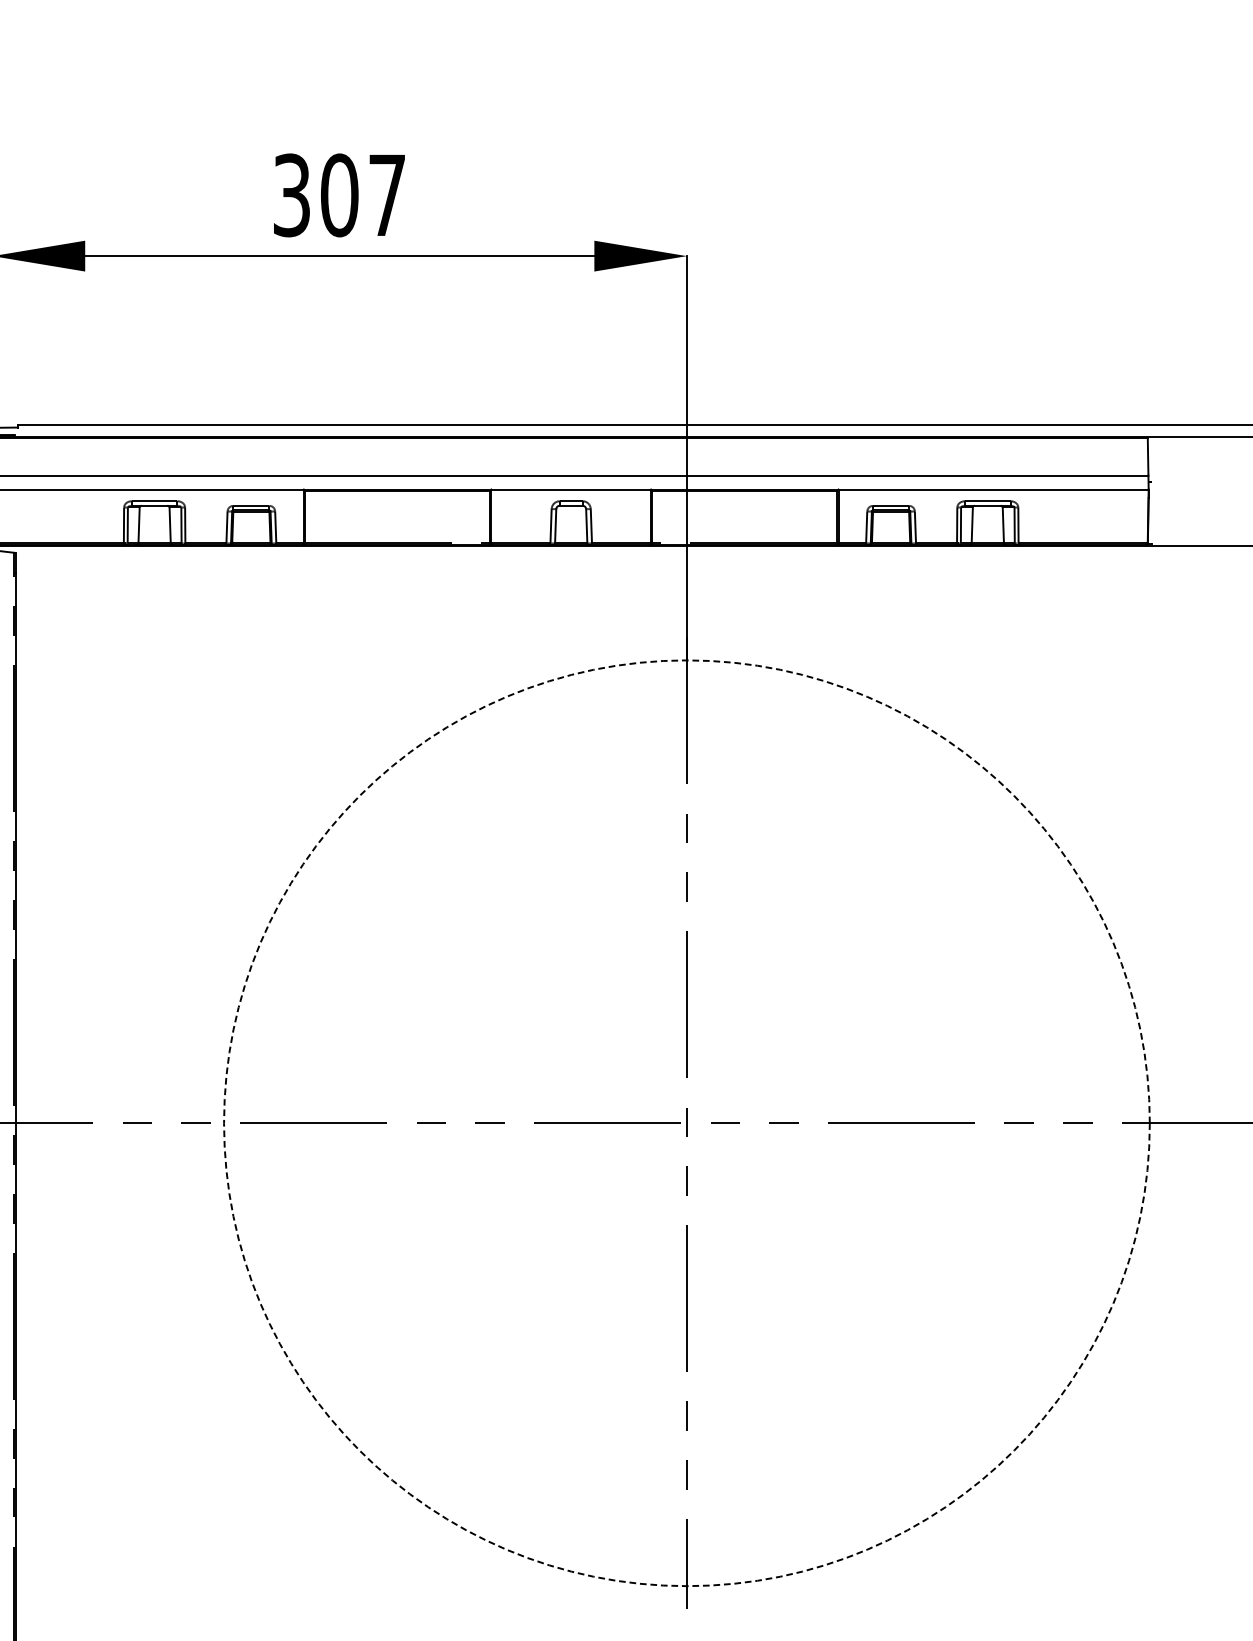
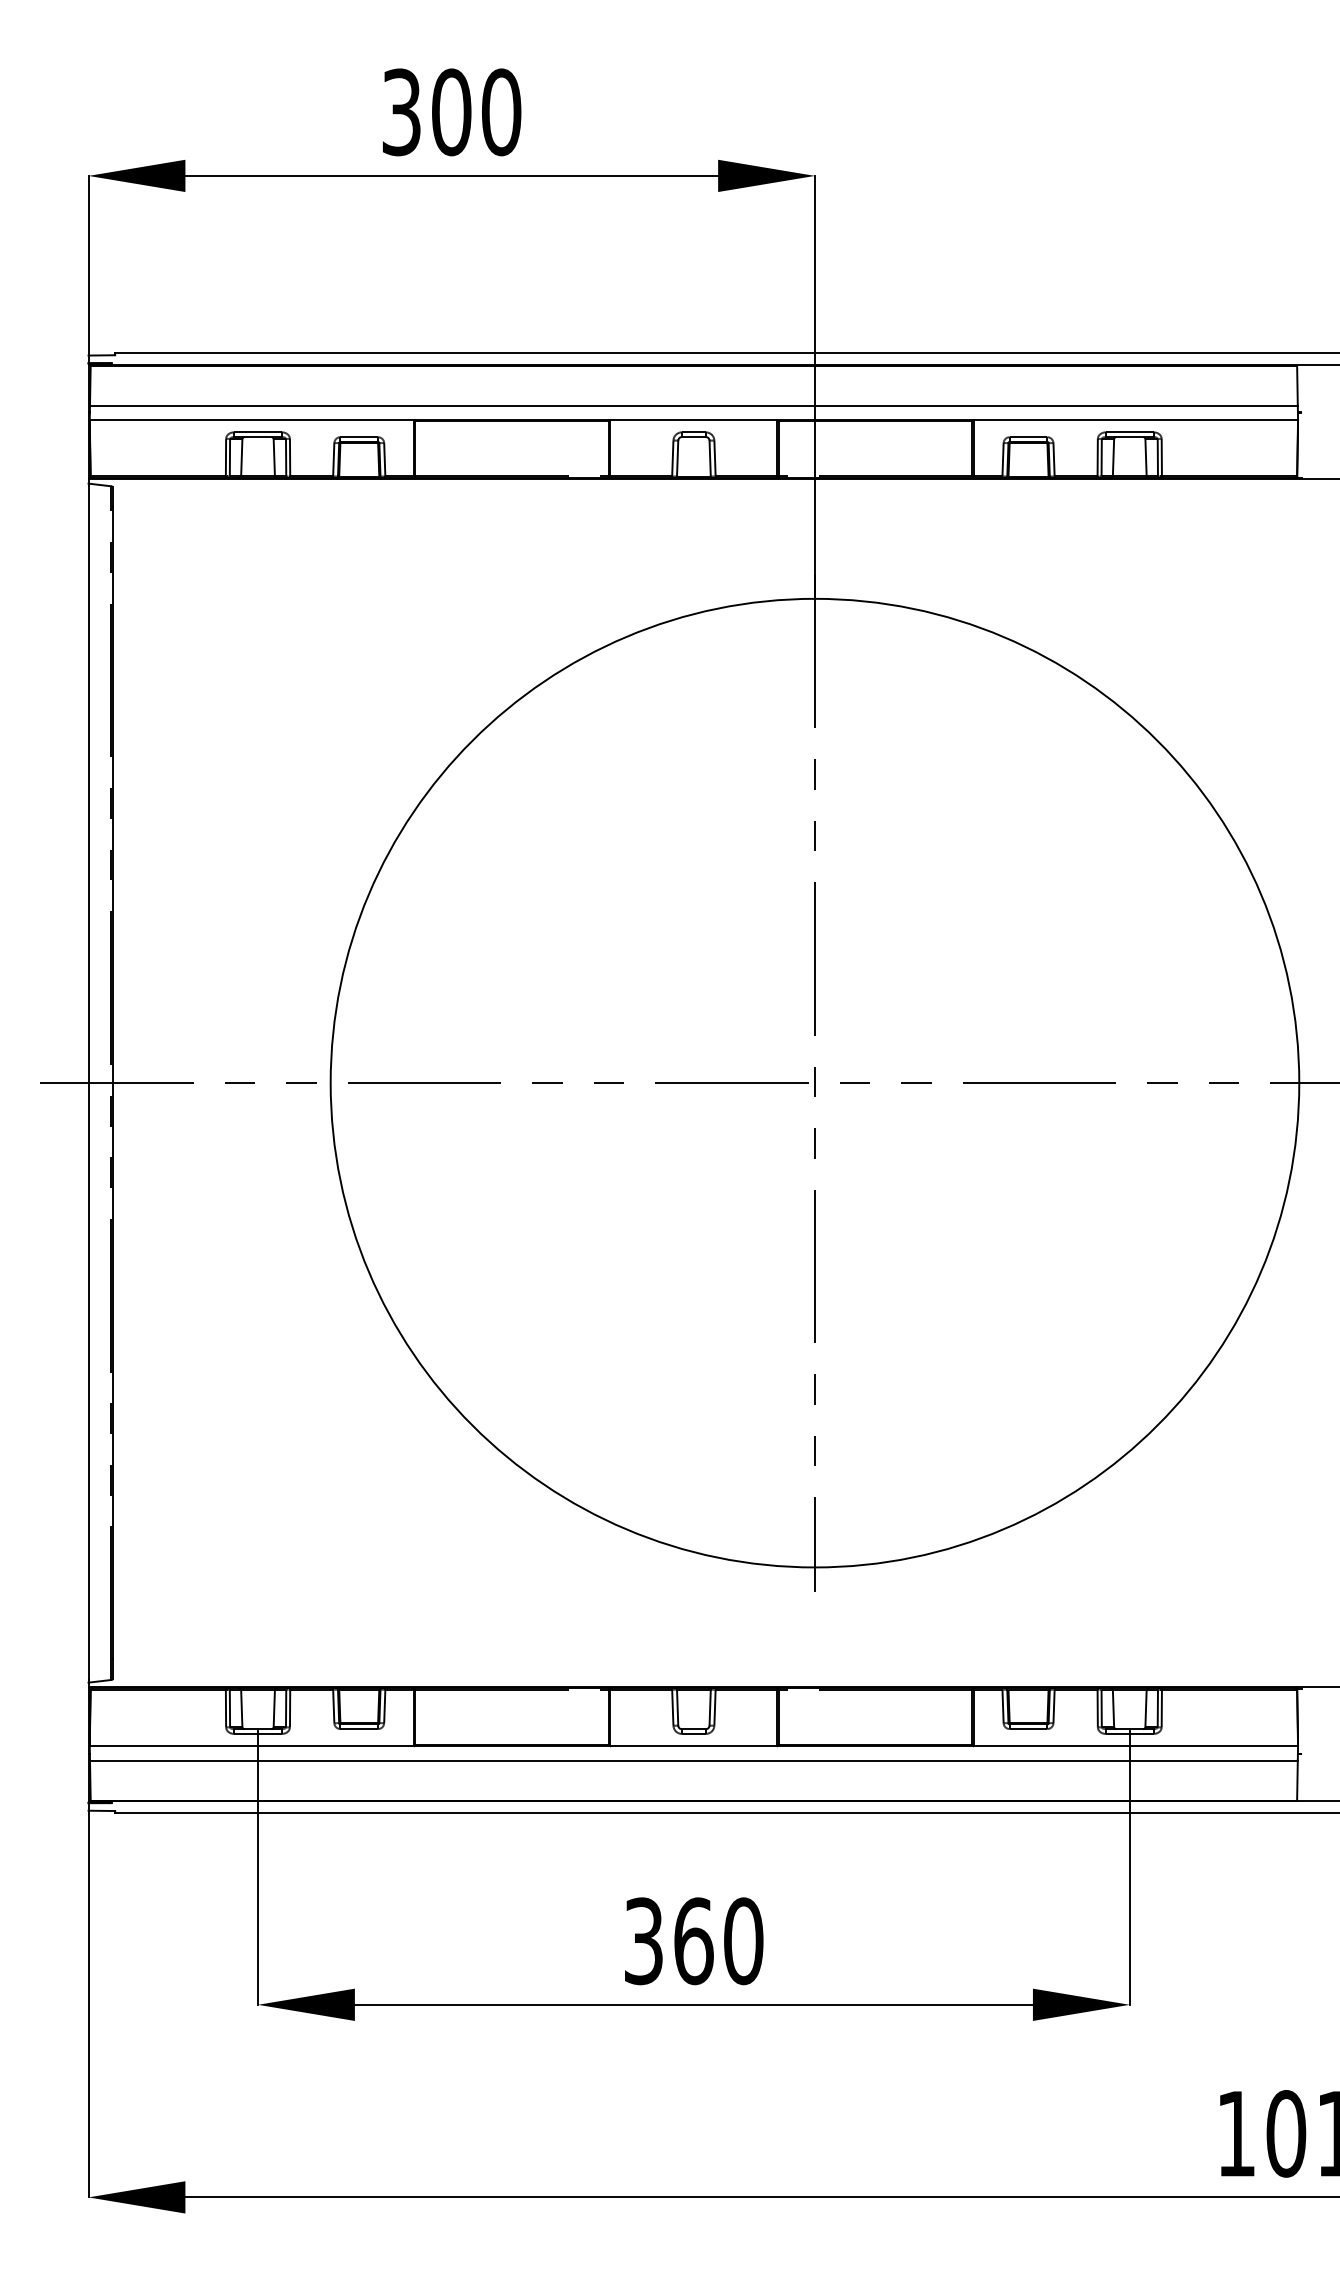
text: (387, 195) -> (501, 112), 307 -> 300
circle: (686, 1122) -> (814, 1082), dashed -> solid

